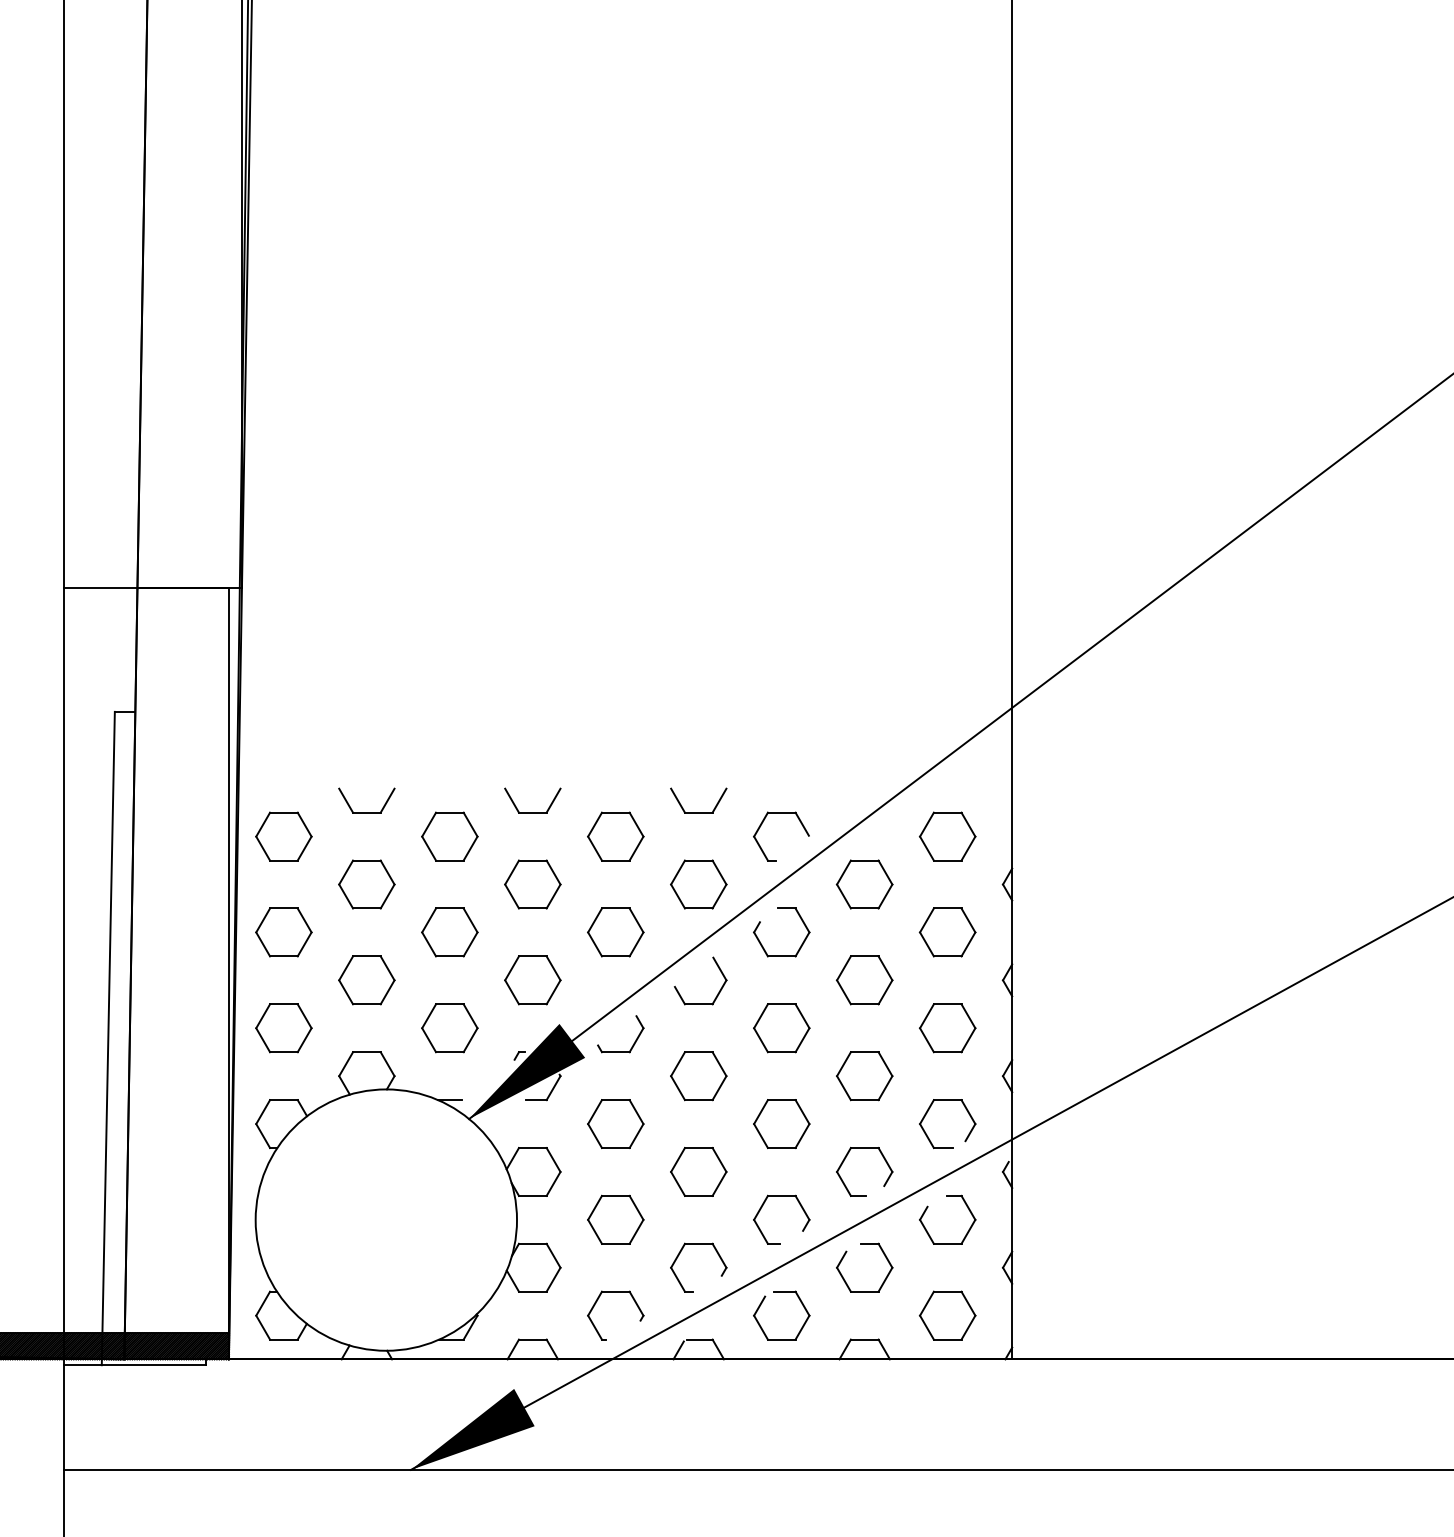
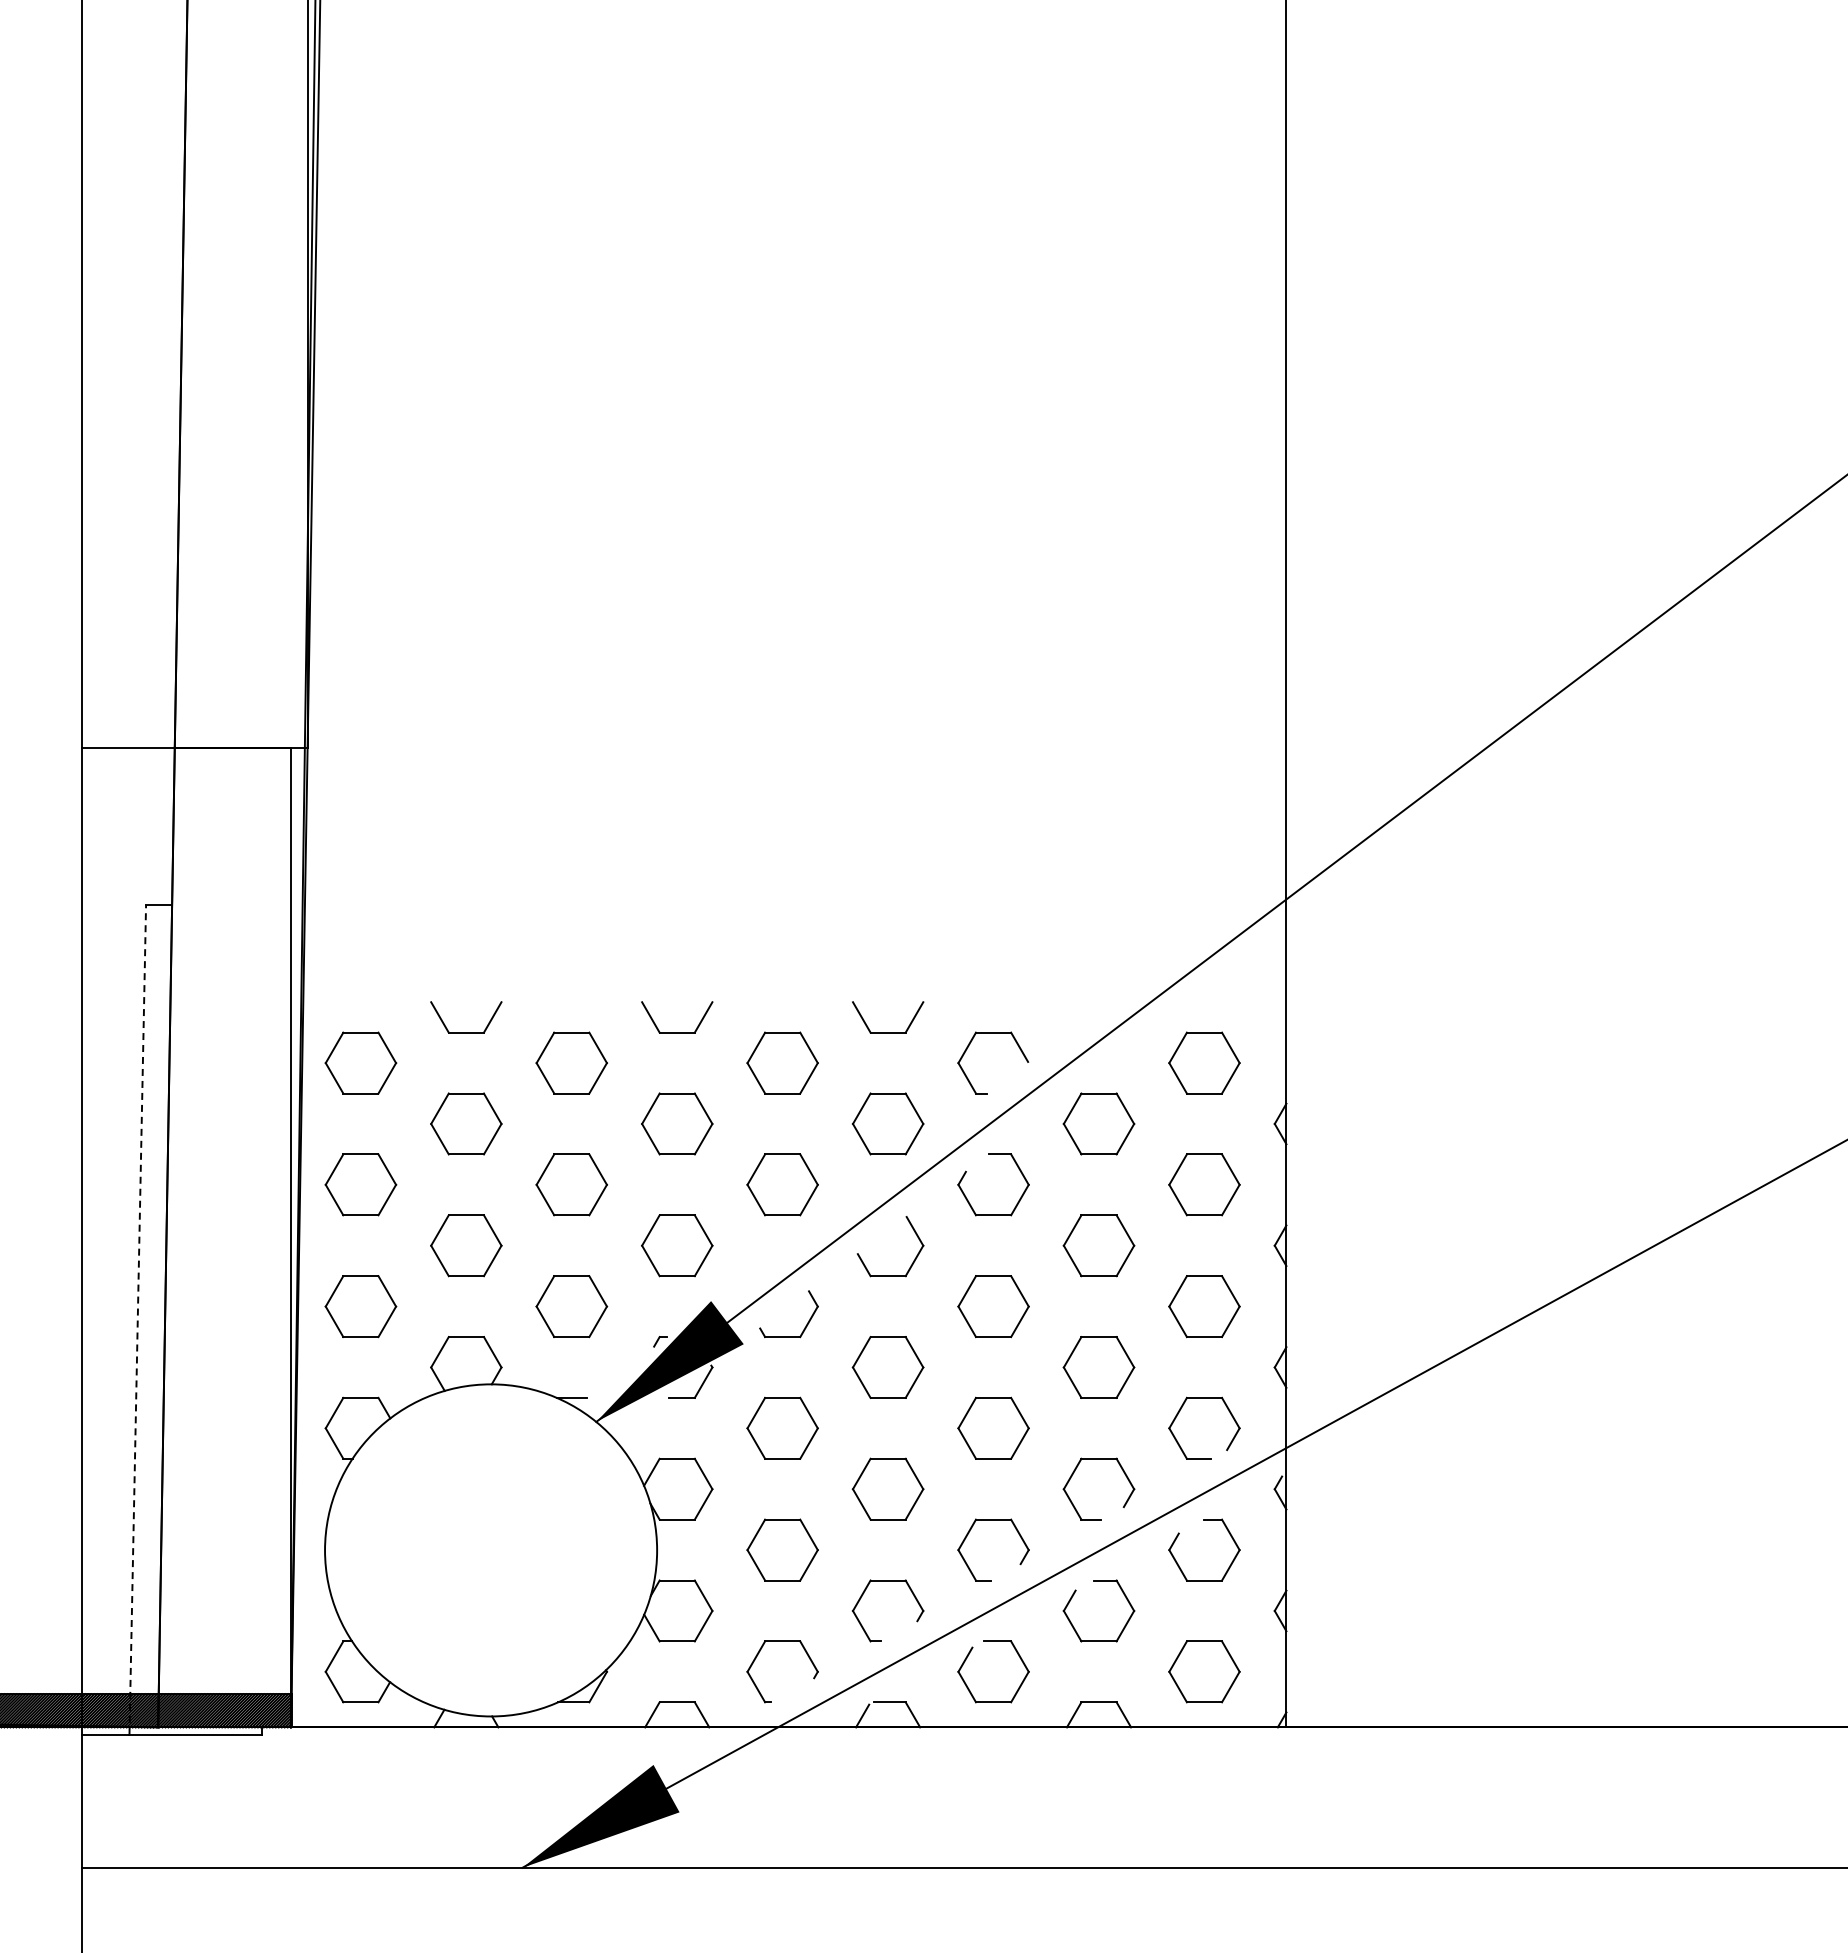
line: (108, 1038) -> (137, 1319), solid -> dashed

